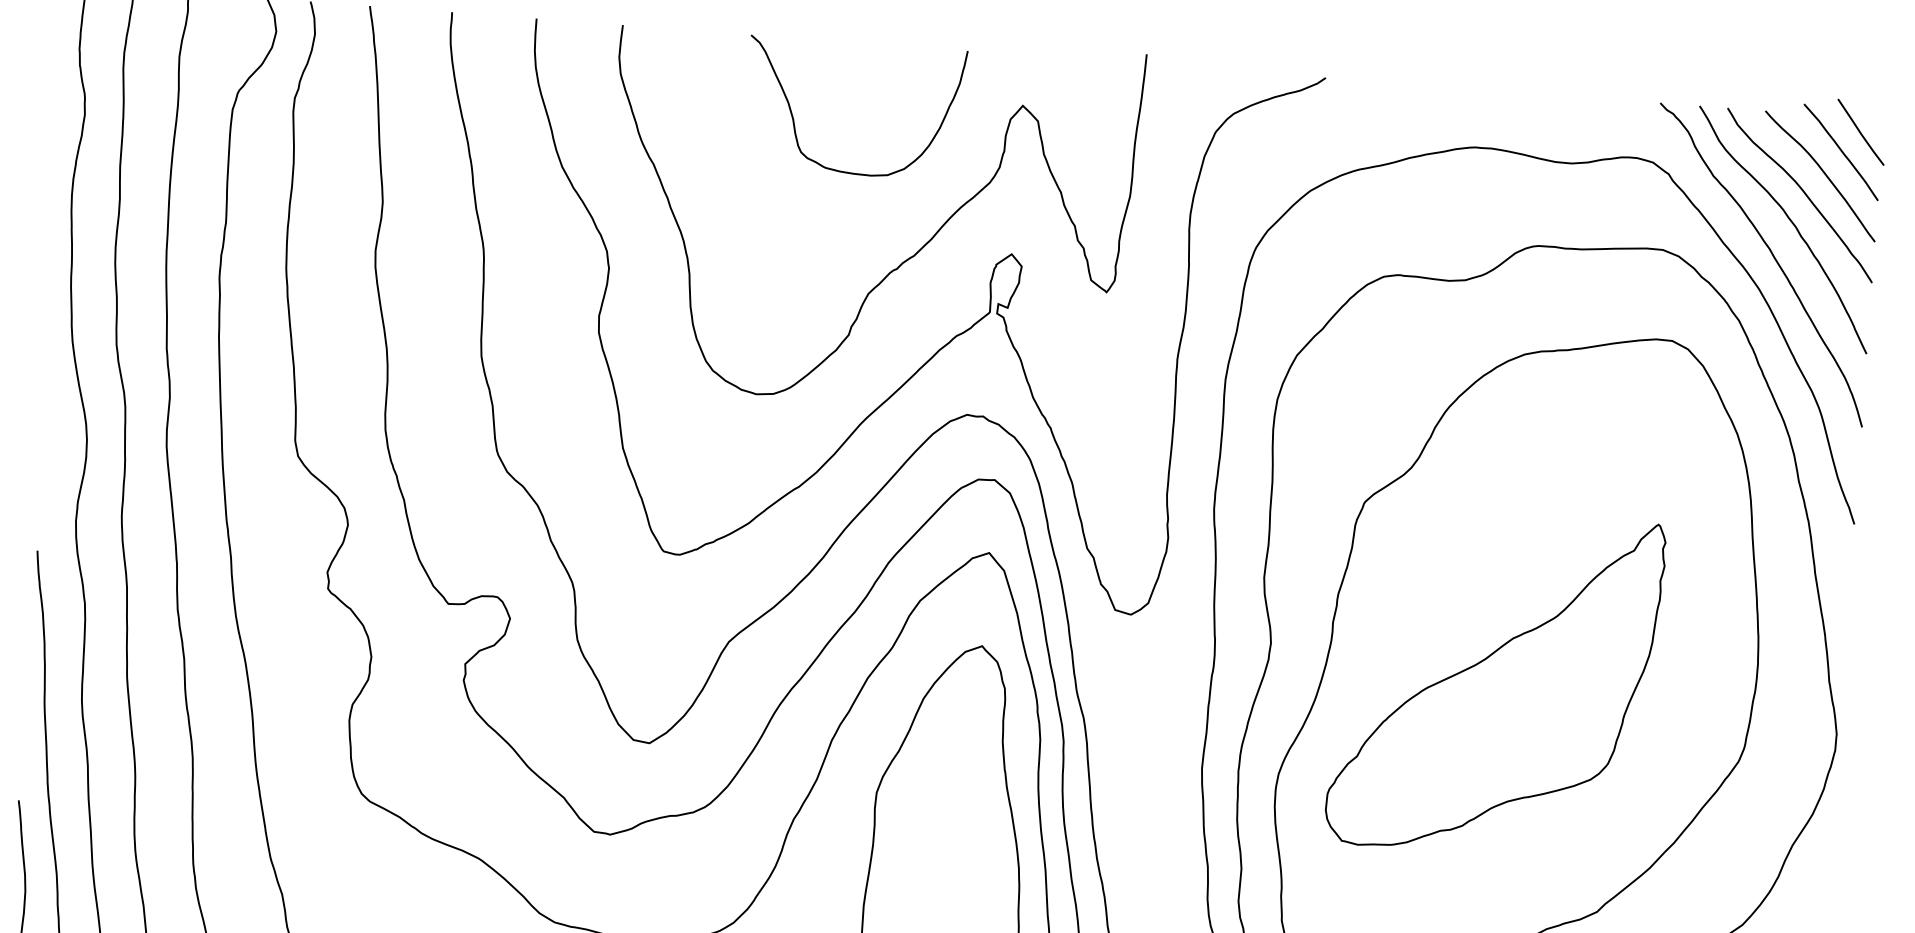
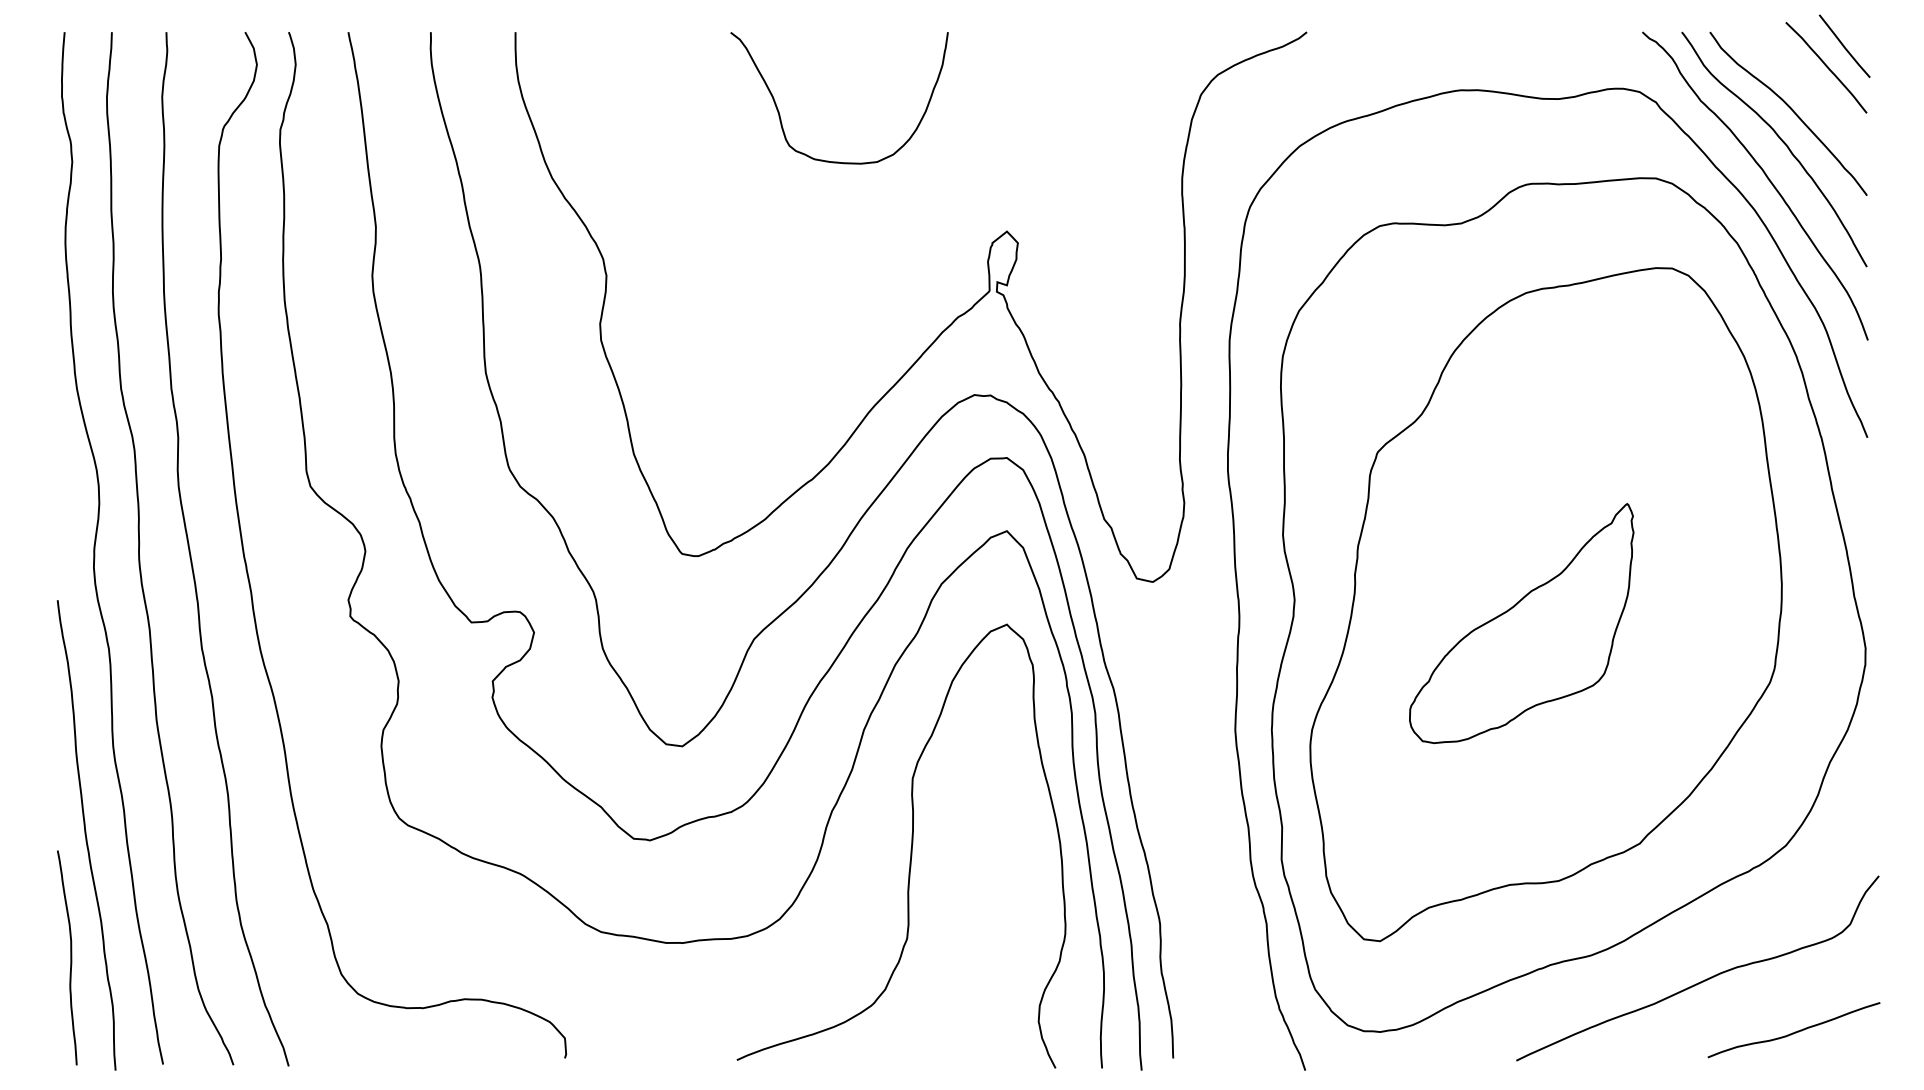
curve: (1822, 172) -> (1809, 89), removed
curve: (903, 261) -> (899, 246), removed
part: (1495, 683) -> (1521, 623), size x0.7

